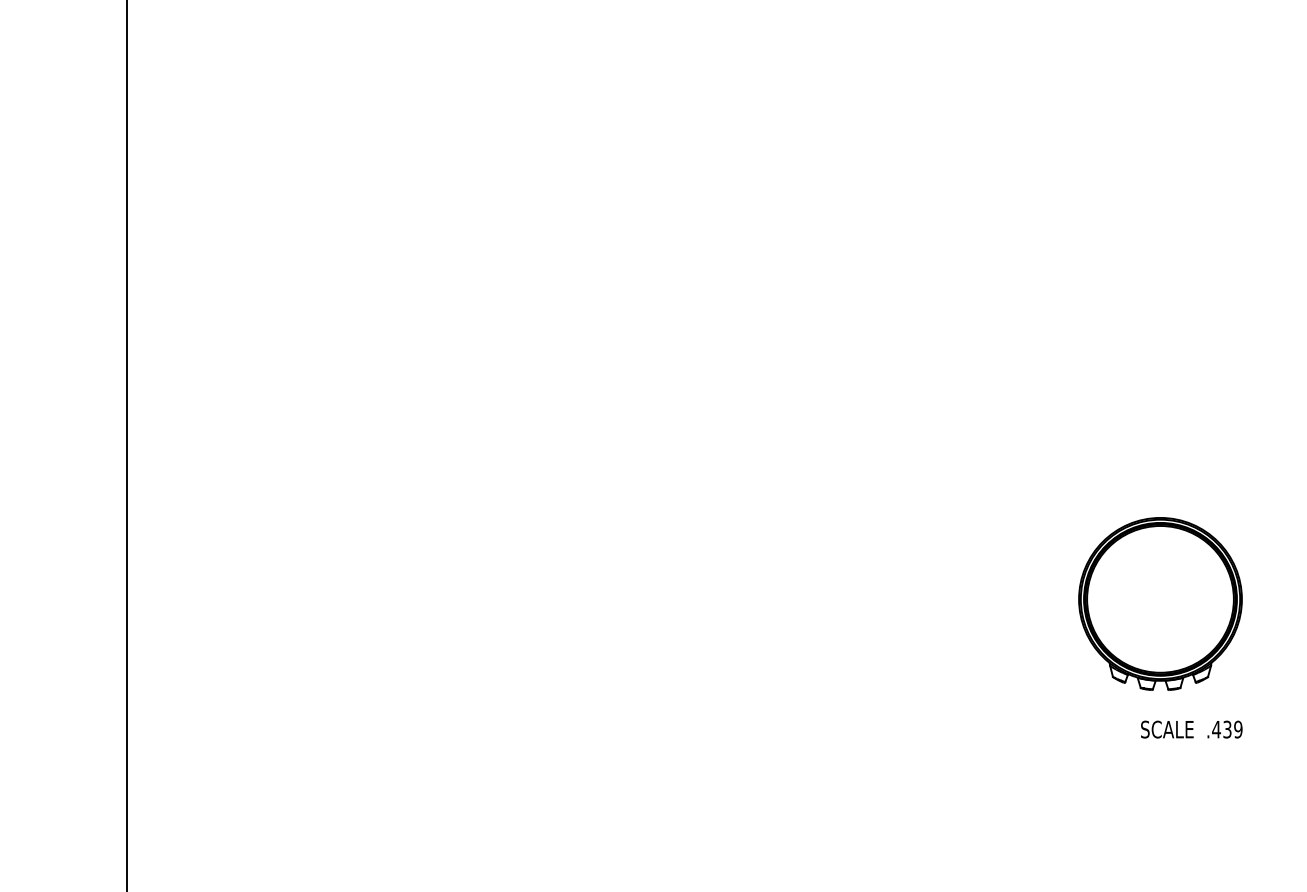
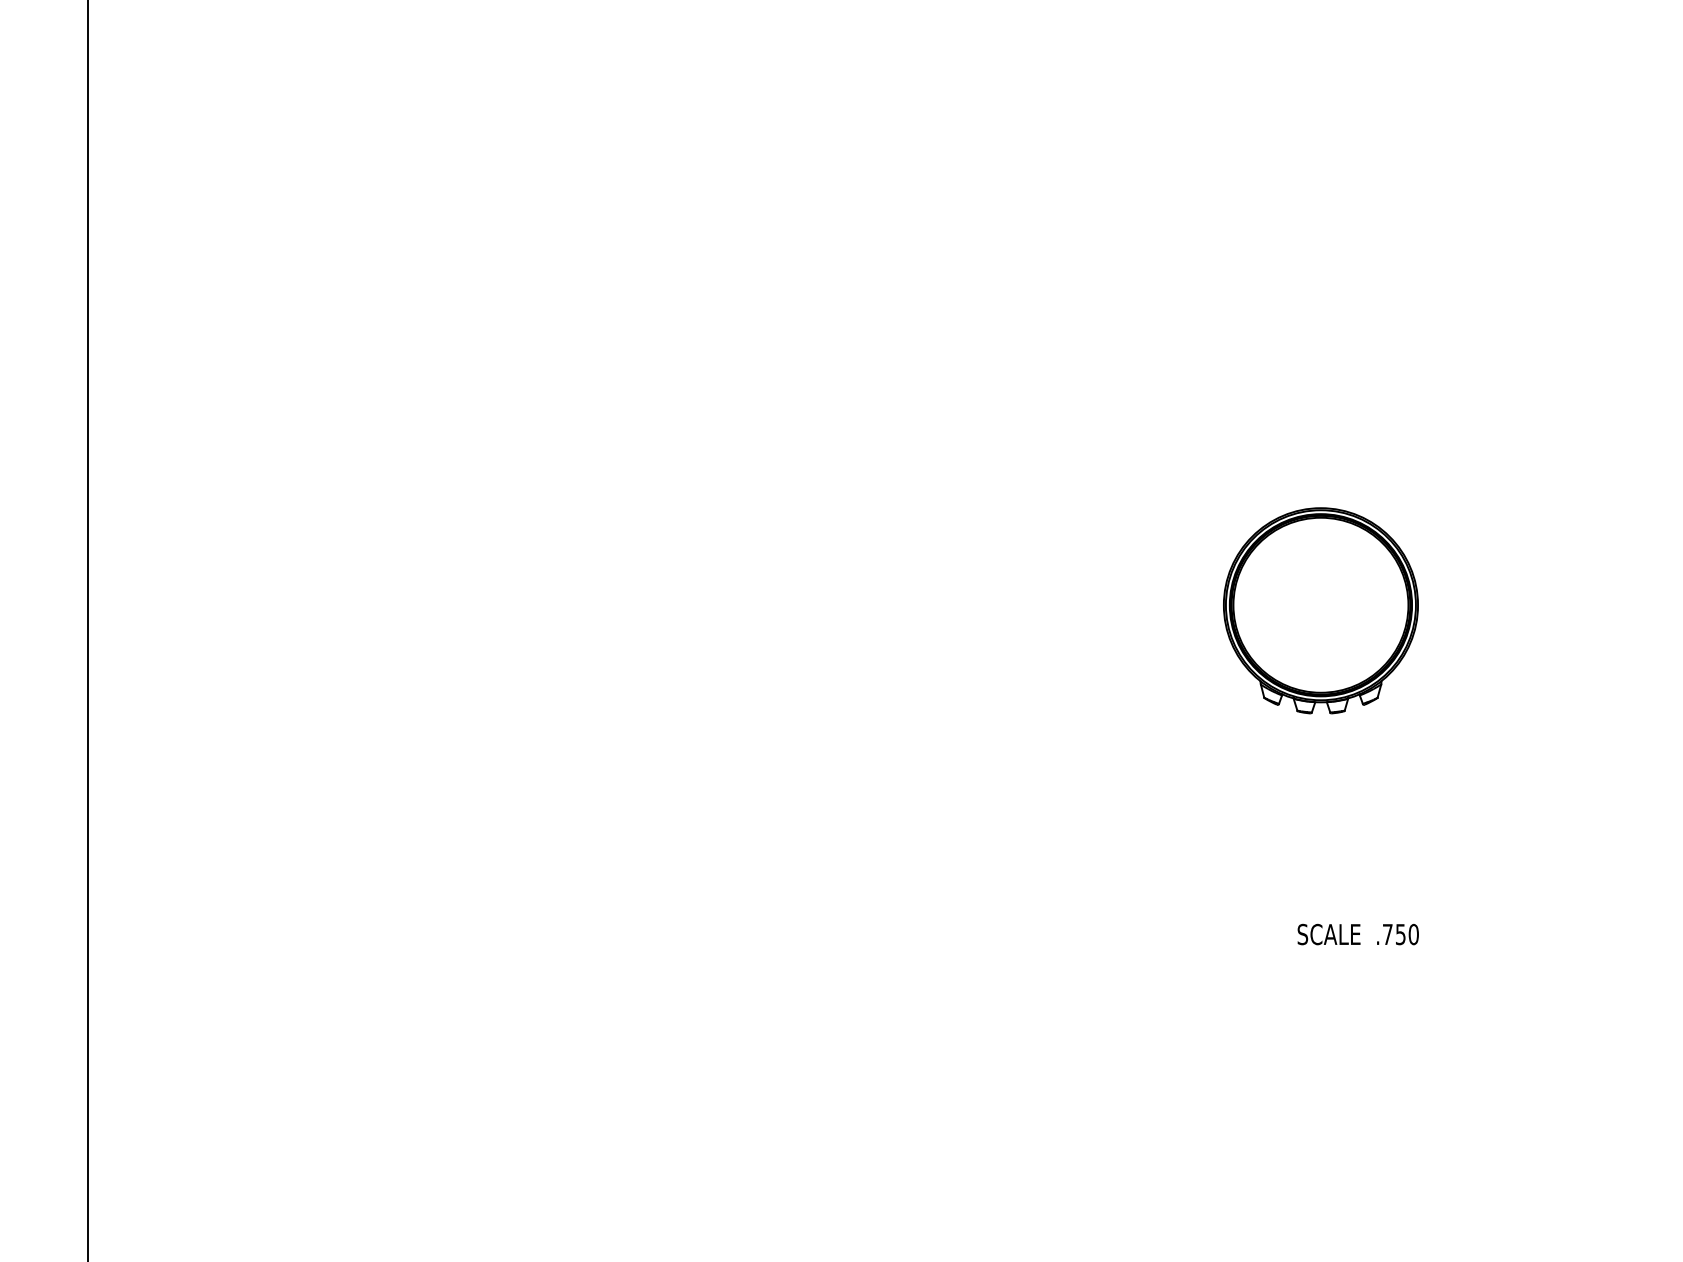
part: (1160, 603) -> (1320, 610), moved
text: (1227, 729) -> (1400, 934), .439 -> .750

